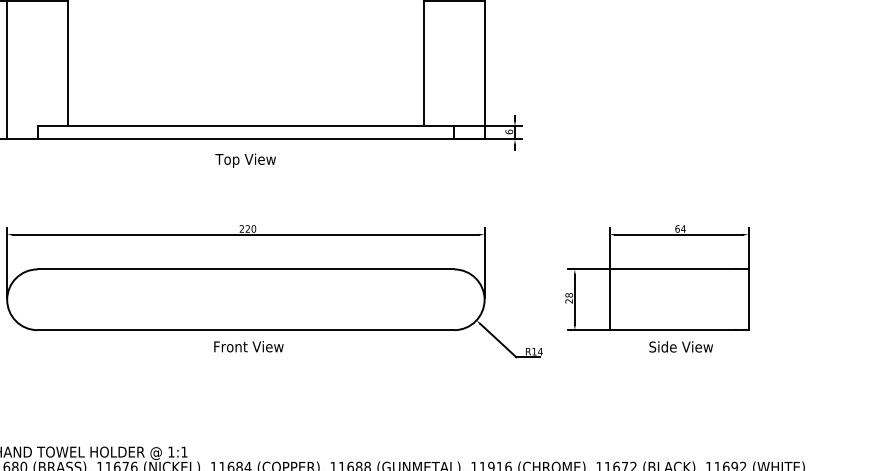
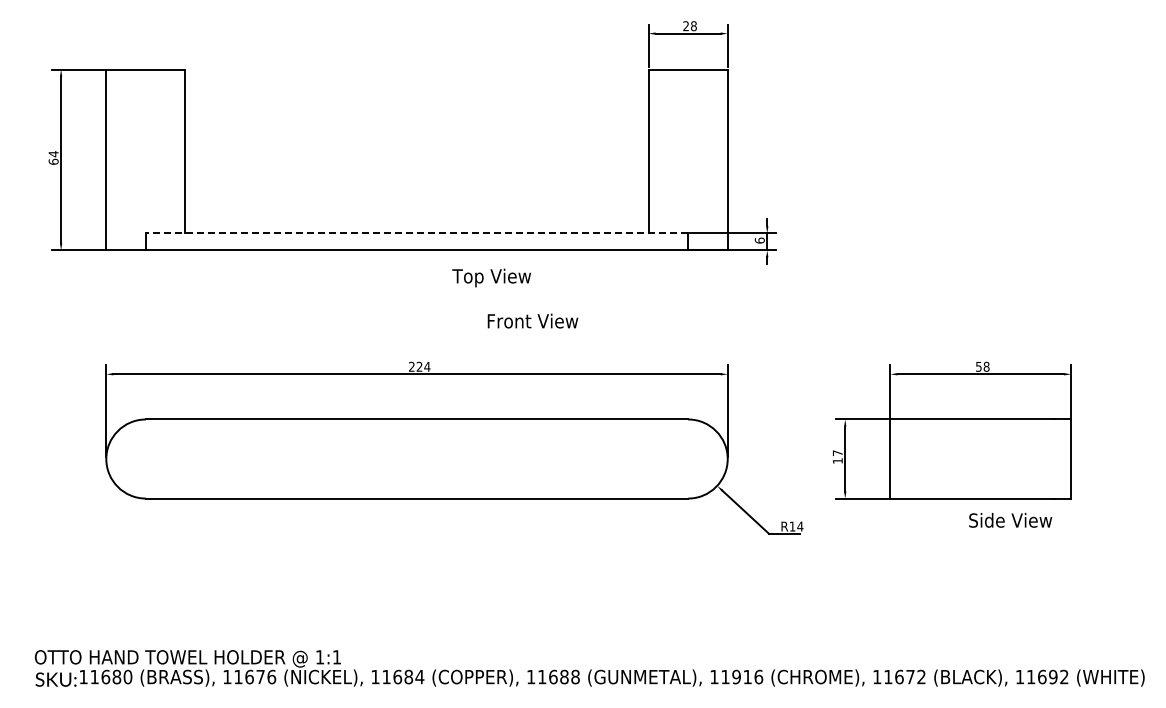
line: (245, 126) -> (416, 233), solid -> dashed
text: (245, 160) -> (491, 277), moved
text: (253, 228) -> (427, 366), 220 -> 224
text: (680, 228) -> (982, 366), 64 -> 58
text: (568, 297) -> (837, 456), 28 -> 17
text: (248, 346) -> (532, 320), moved
text: (681, 347) -> (1010, 520), moved

